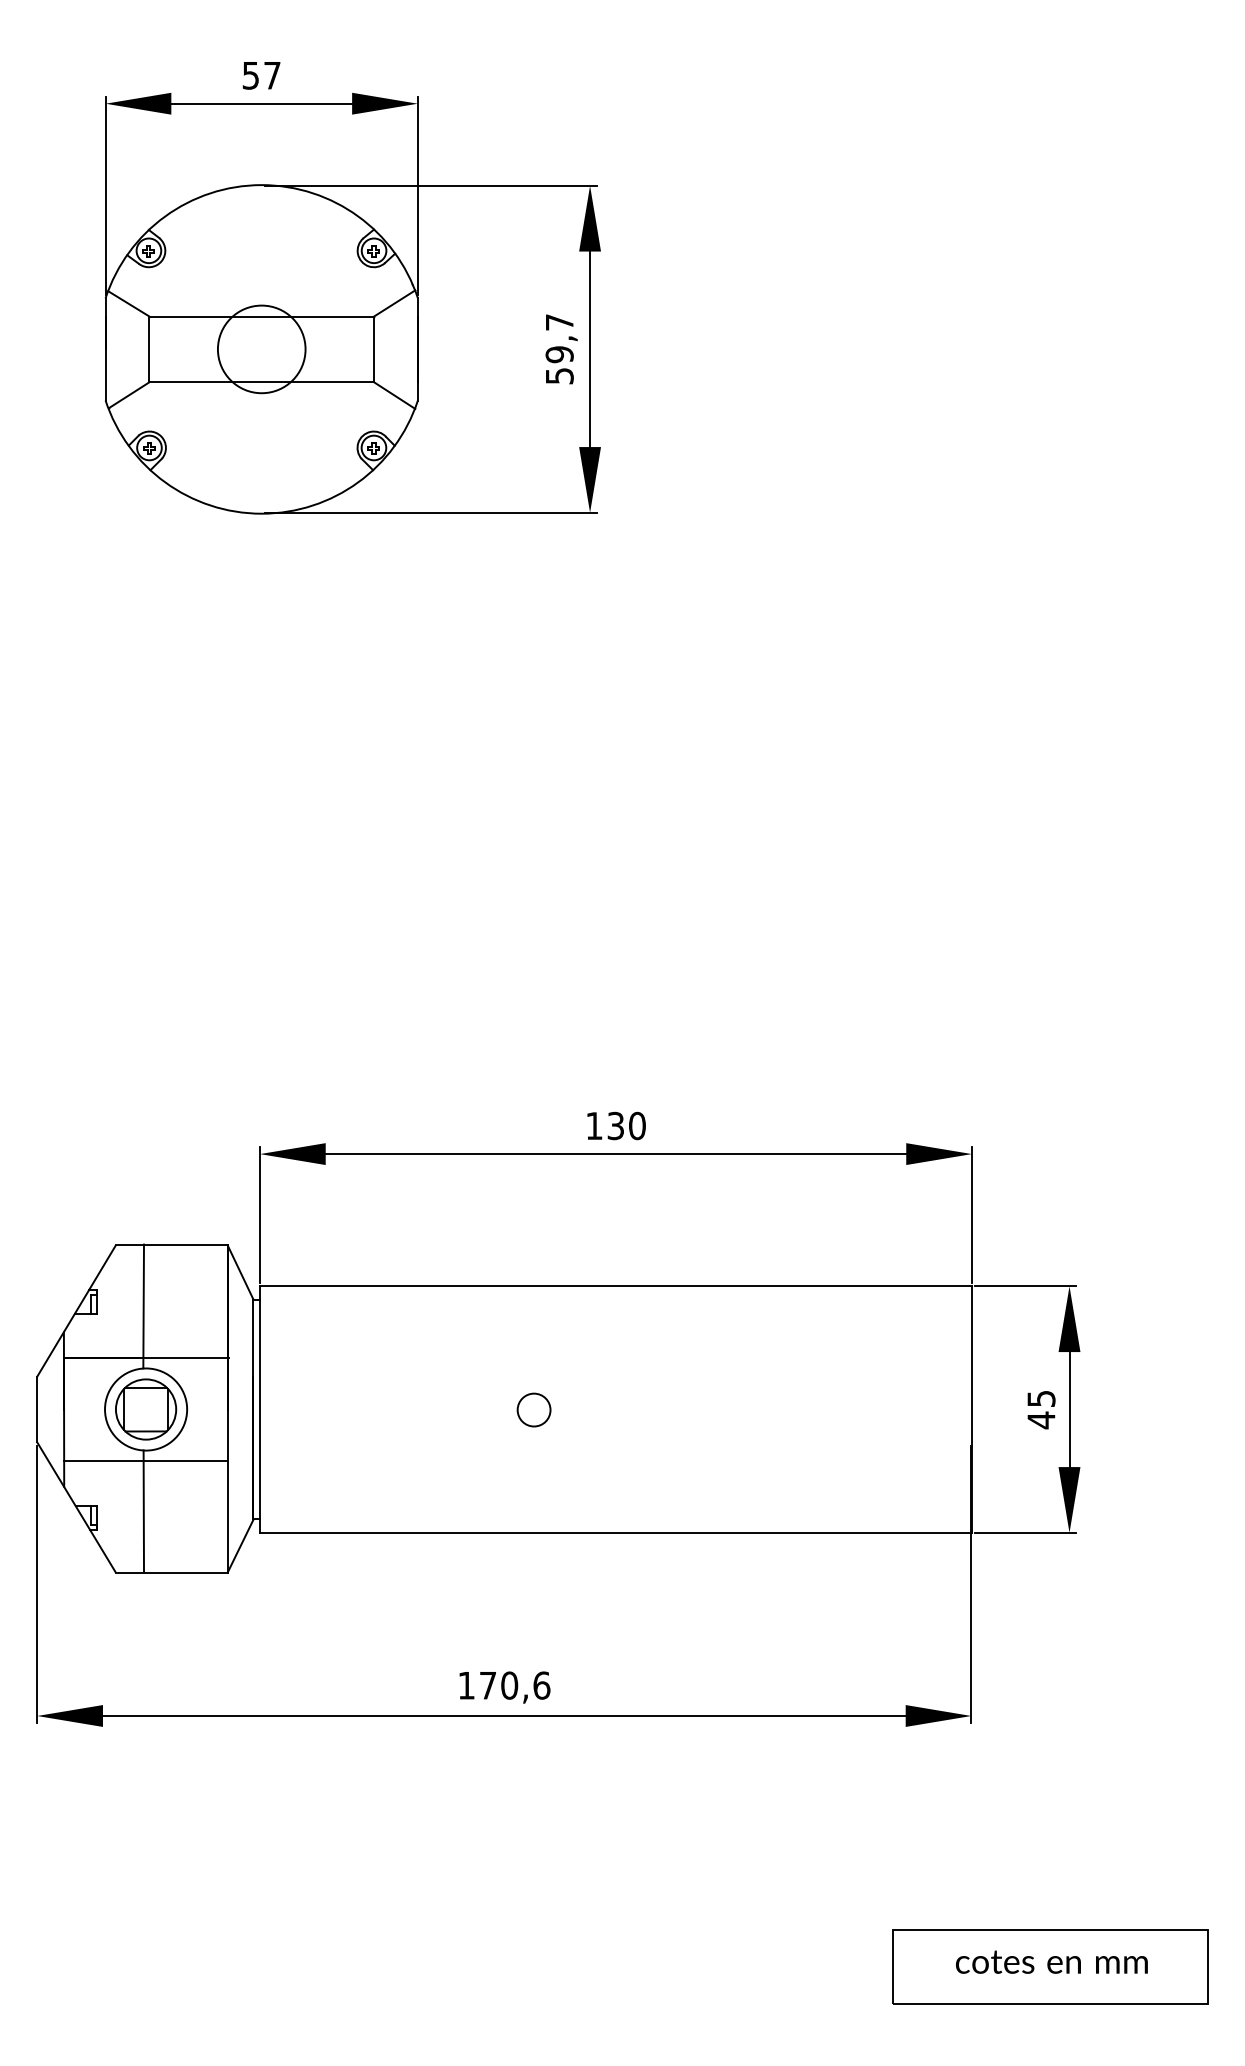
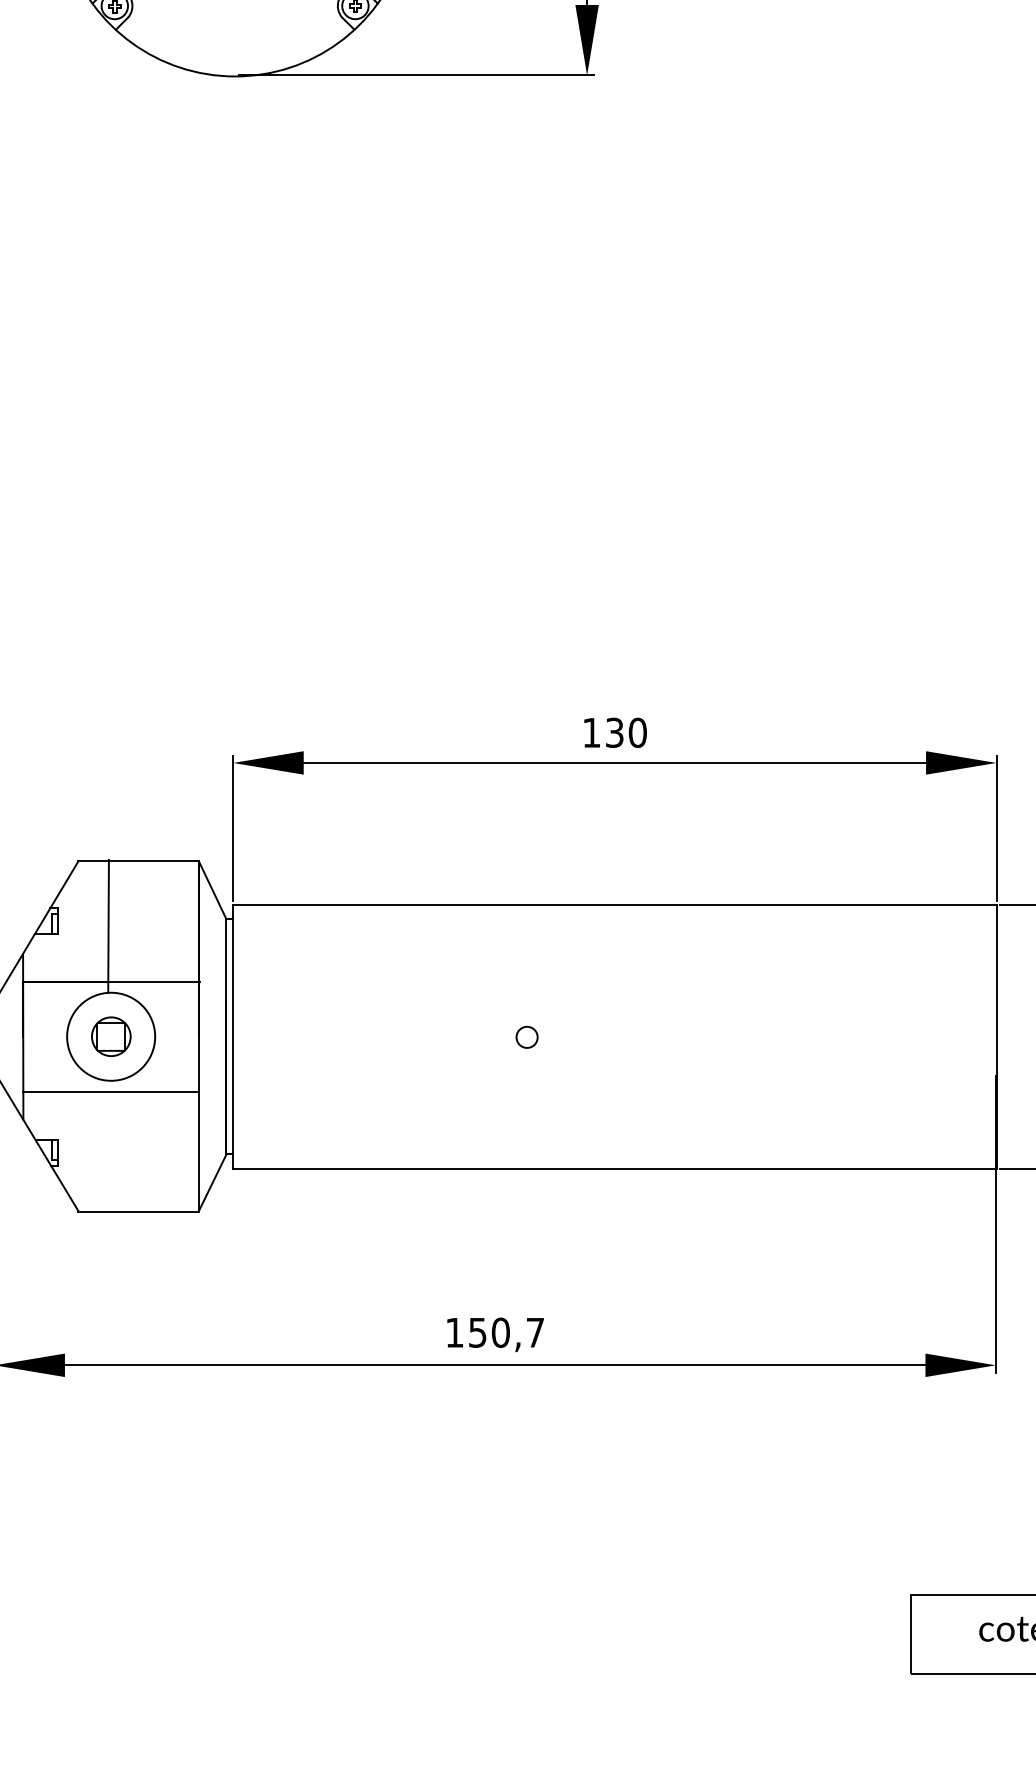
part: (146, 1409) -> (111, 1036), size x0.6
circle: (533, 1409) -> (526, 1036), size x0.6
line: (143, 1511) -> (108, 1146), removed
text: (515, 1685) -> (507, 1332), 170,6 -> 150,7

